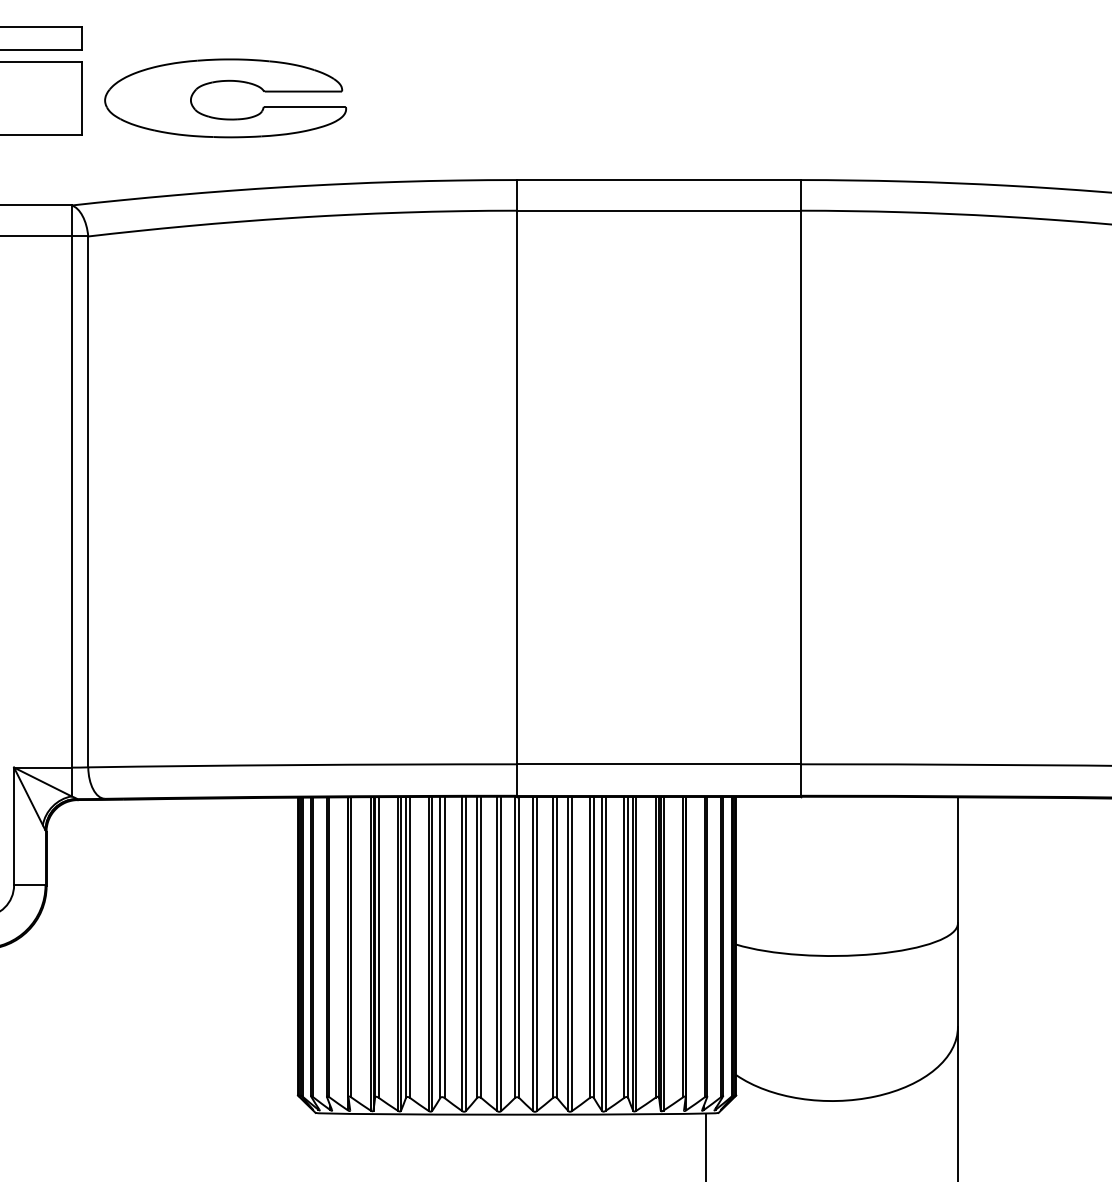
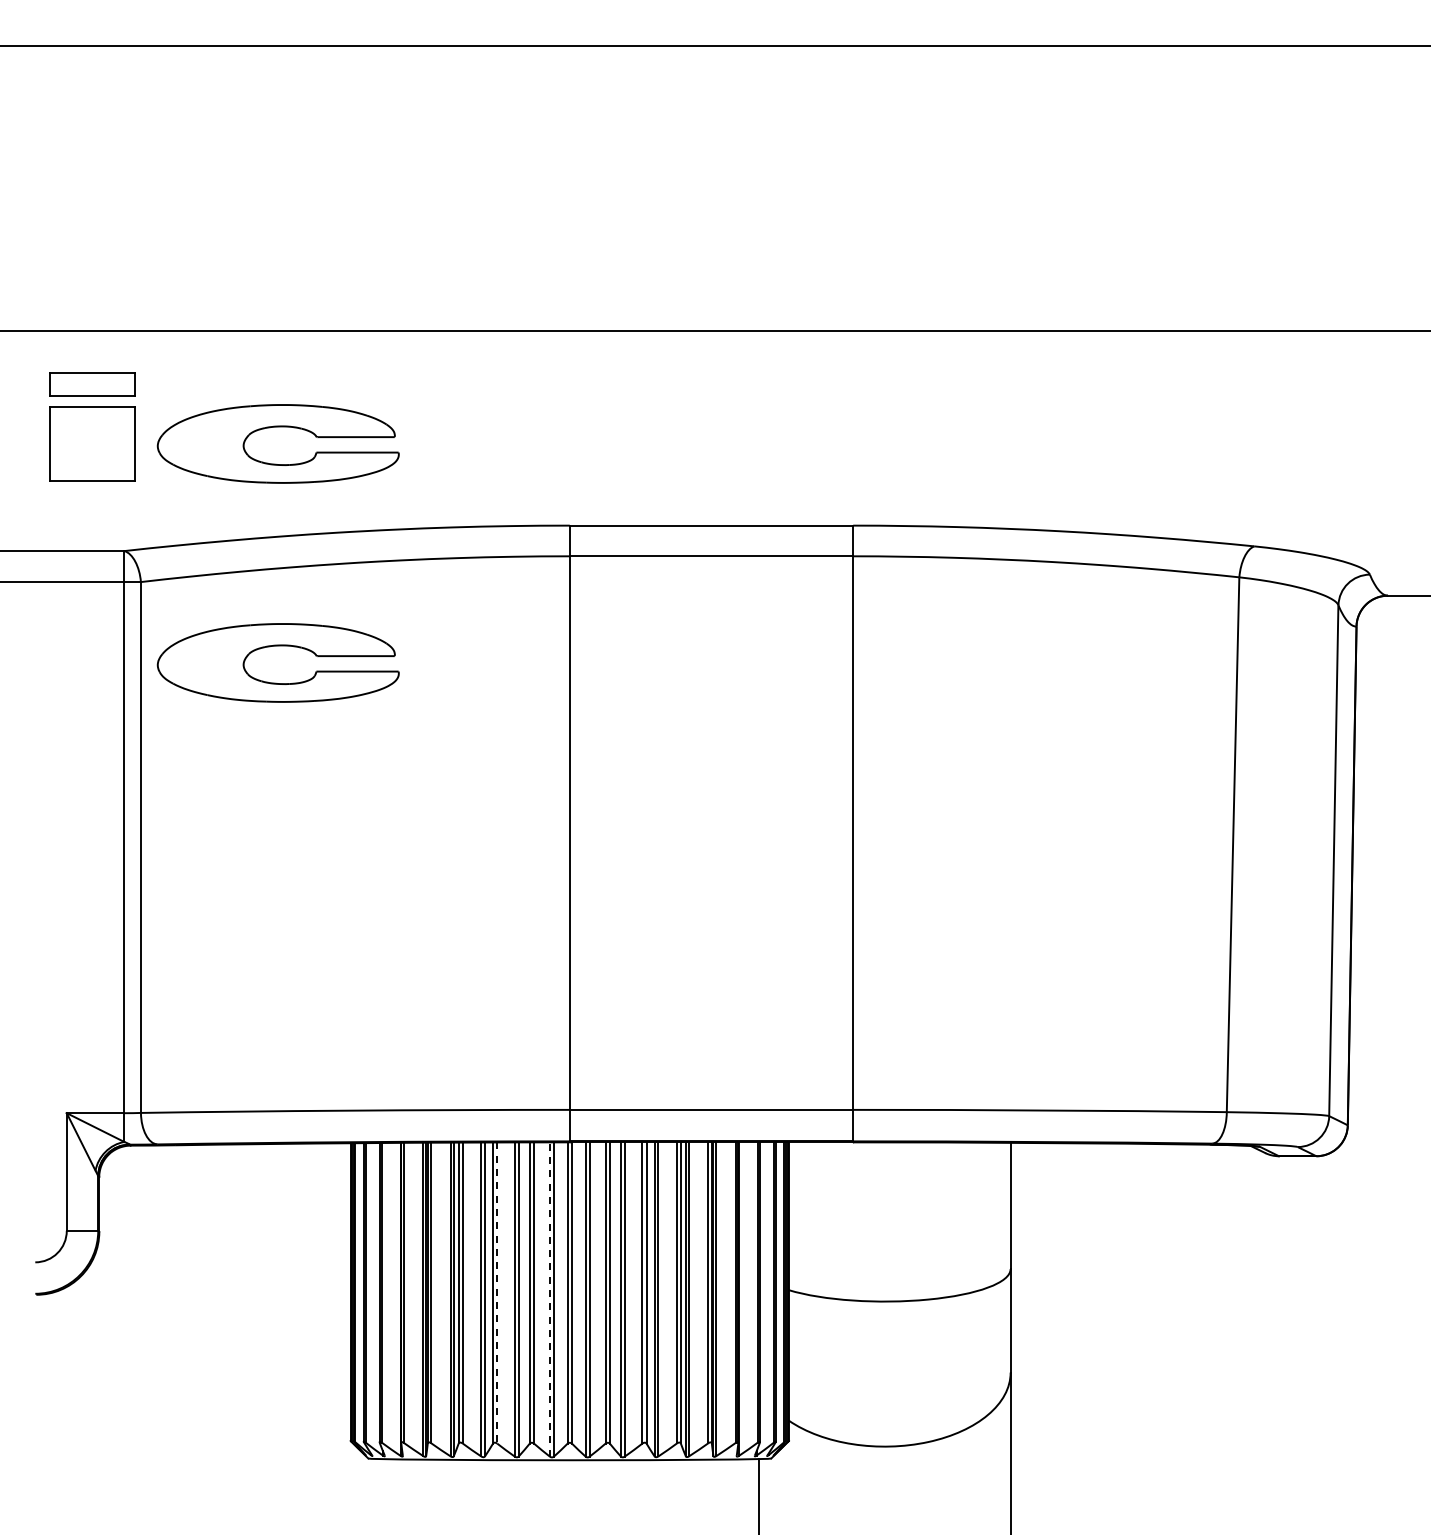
part: (224, 300) -> (277, 646), added
line: (444, 947) -> (497, 1293), solid -> dashed
line: (496, 952) -> (549, 1298), solid -> dashed

